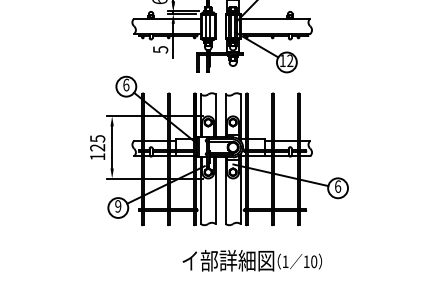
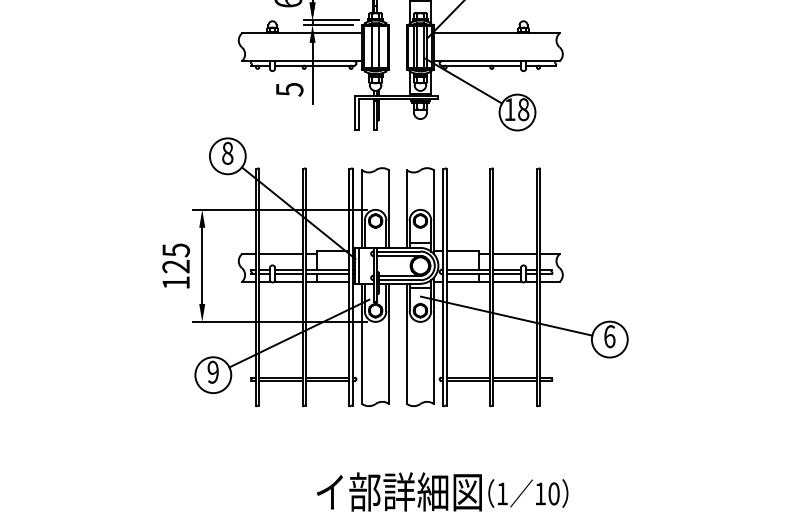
text: (290, 60) -> (524, 109), 12 -> 18
text: (126, 84) -> (228, 152), 6 -> 8
text: (252, 260) -> (442, 491), moved

